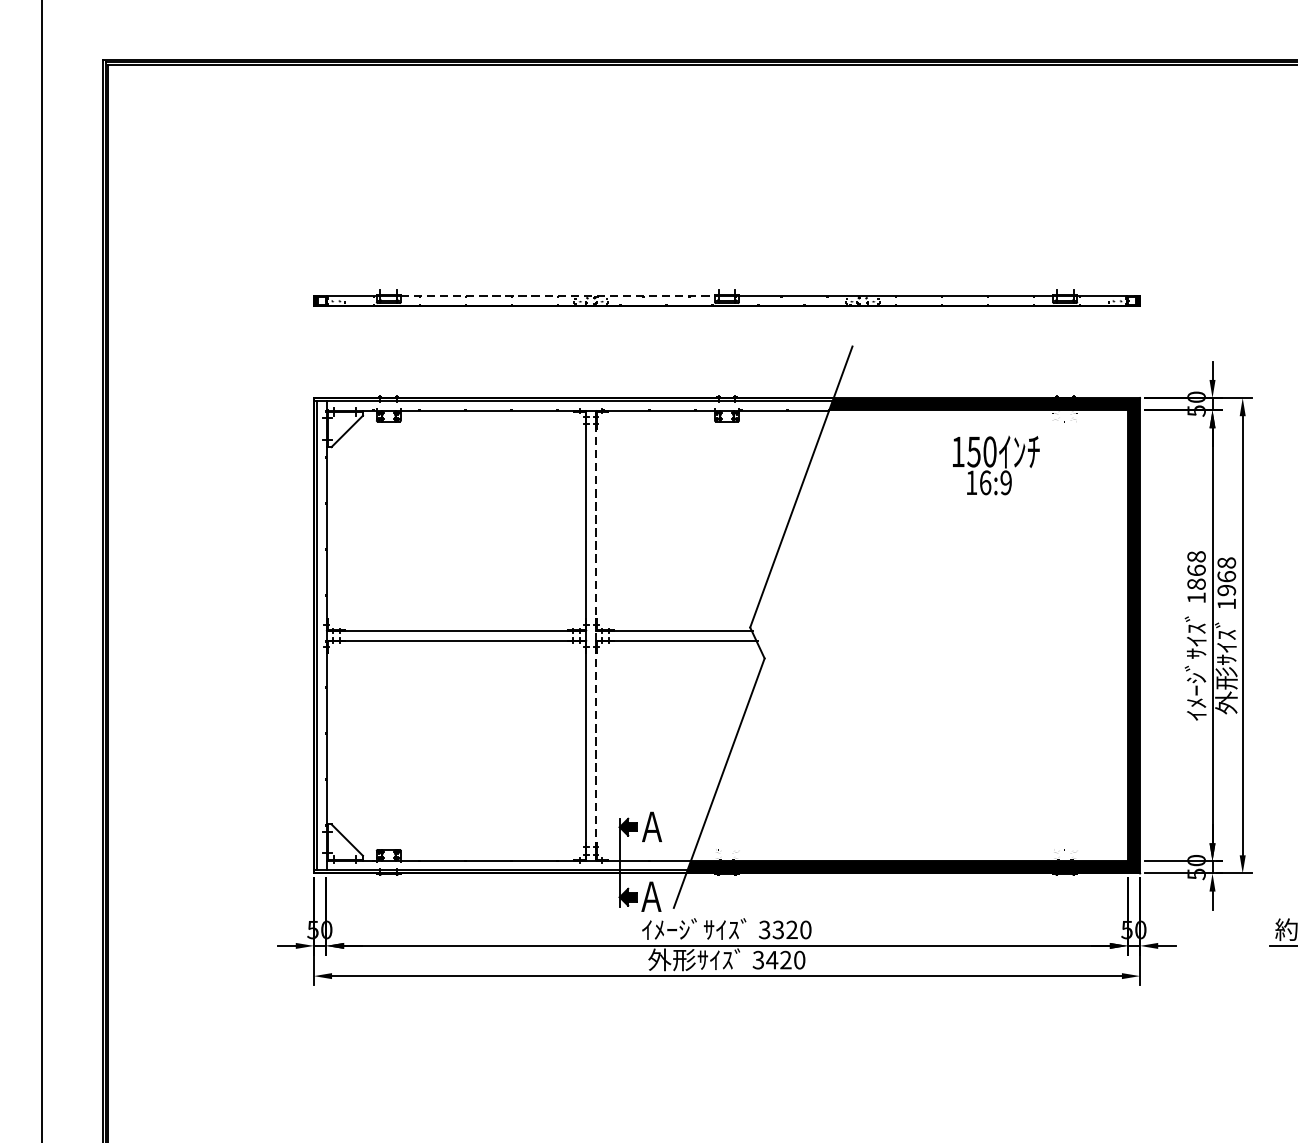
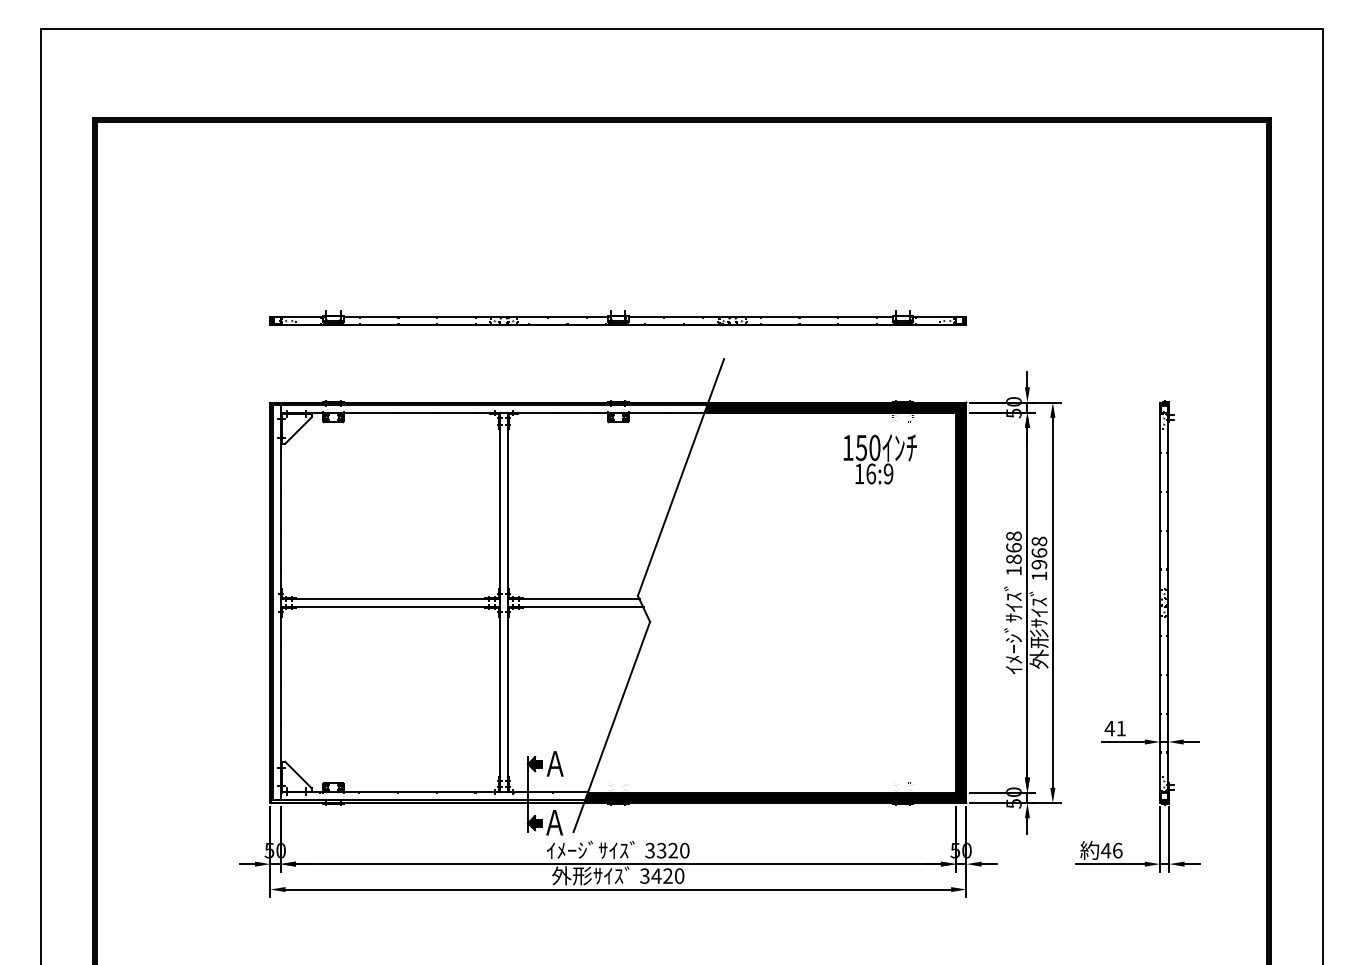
line: (558, 295) -> (476, 316), dashed -> solid
text: (995, 465) -> (879, 459), moved
line: (596, 636) -> (508, 603), dashed -> solid

